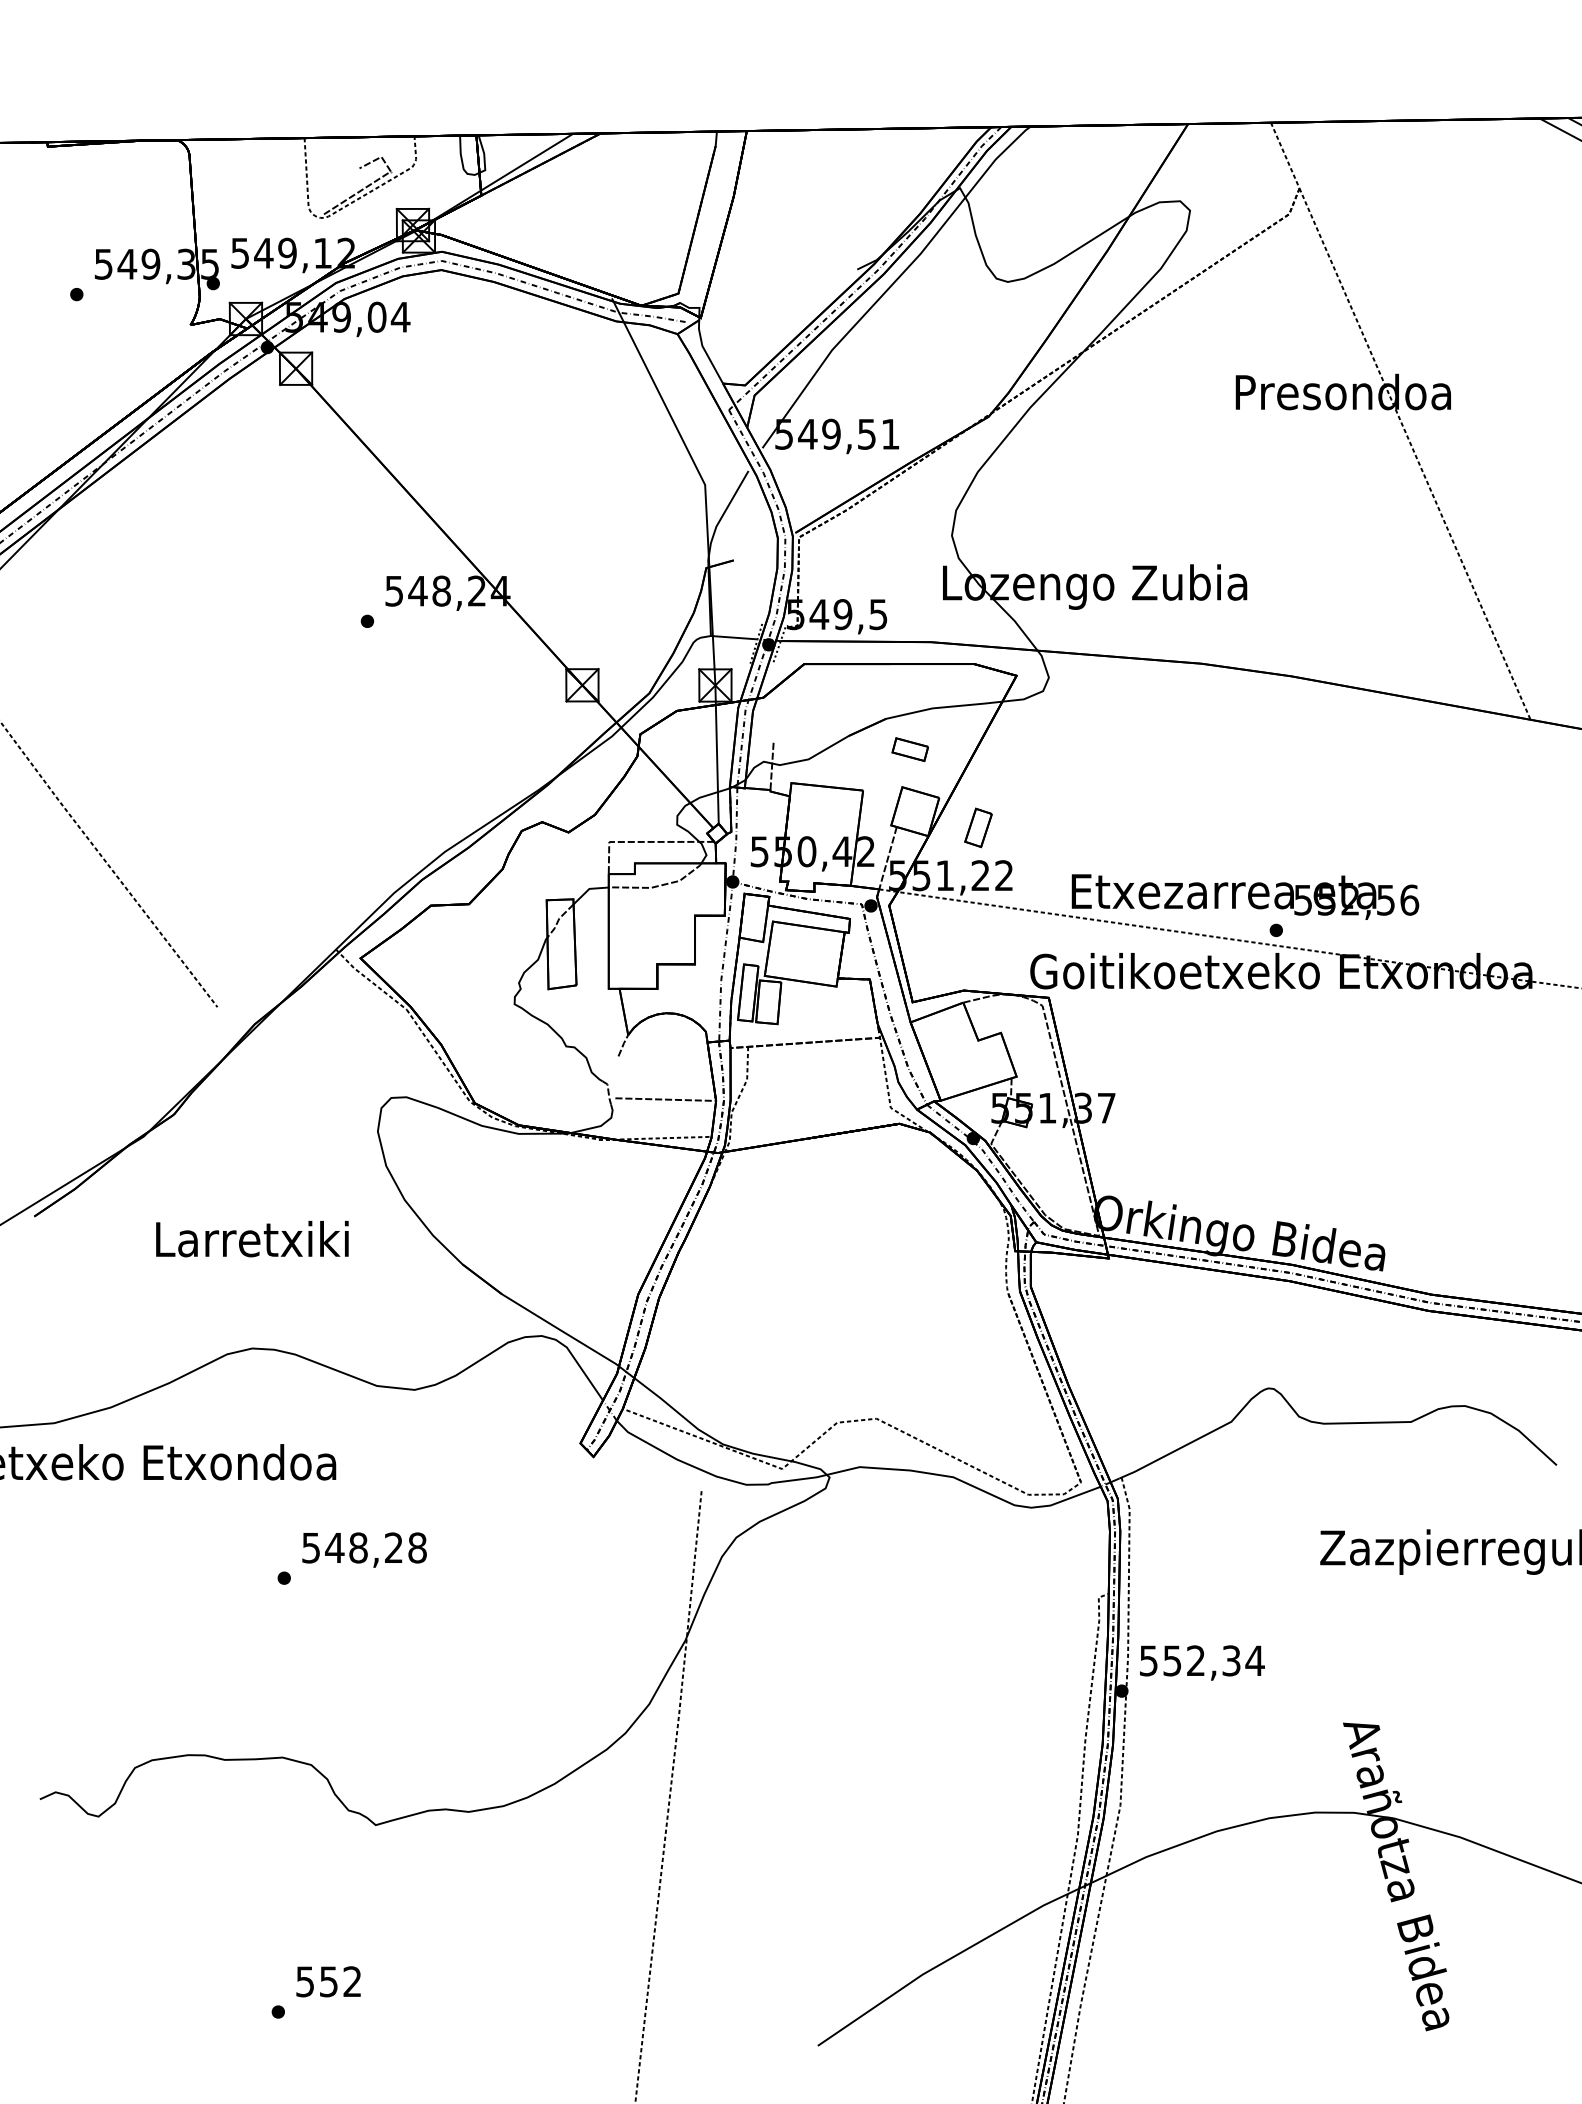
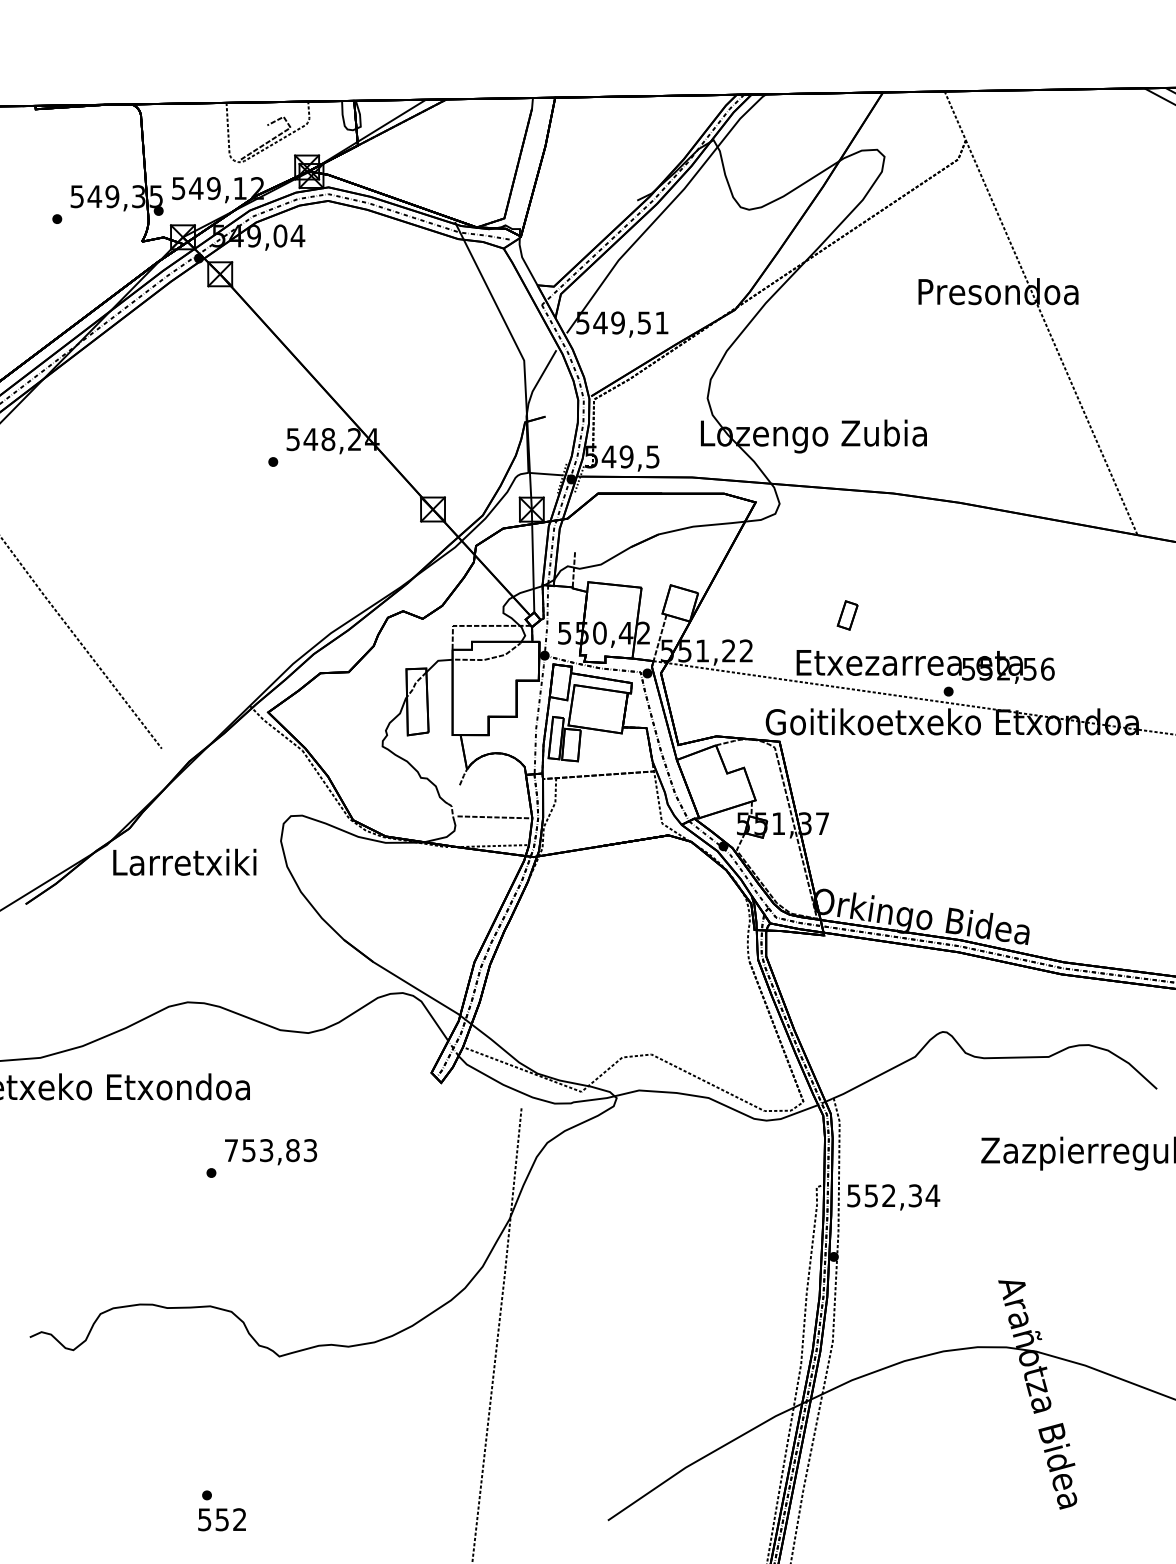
part: (909, 749) -> (676, 557), removed
part: (978, 827) -> (847, 615), moved
text: (252, 1239) -> (184, 862), moved
text: (364, 1547) -> (271, 1150), 548,28 -> 753,83
text: (1202, 1662) -> (893, 1197), moved
text: (328, 1981) -> (222, 1519), moved

